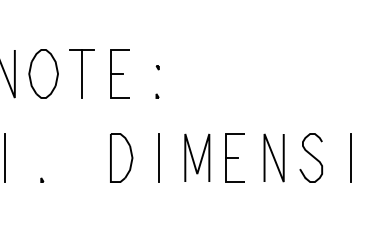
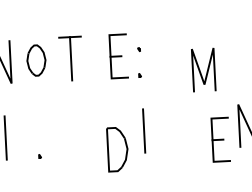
part: (43, 73) -> (36, 60), size x0.7
part: (119, 73) -> (118, 55), moved
part: (121, 157) -> (117, 149), moved
part: (234, 157) -> (220, 139), moved
line: (200, 159) -> (206, 71), moved

